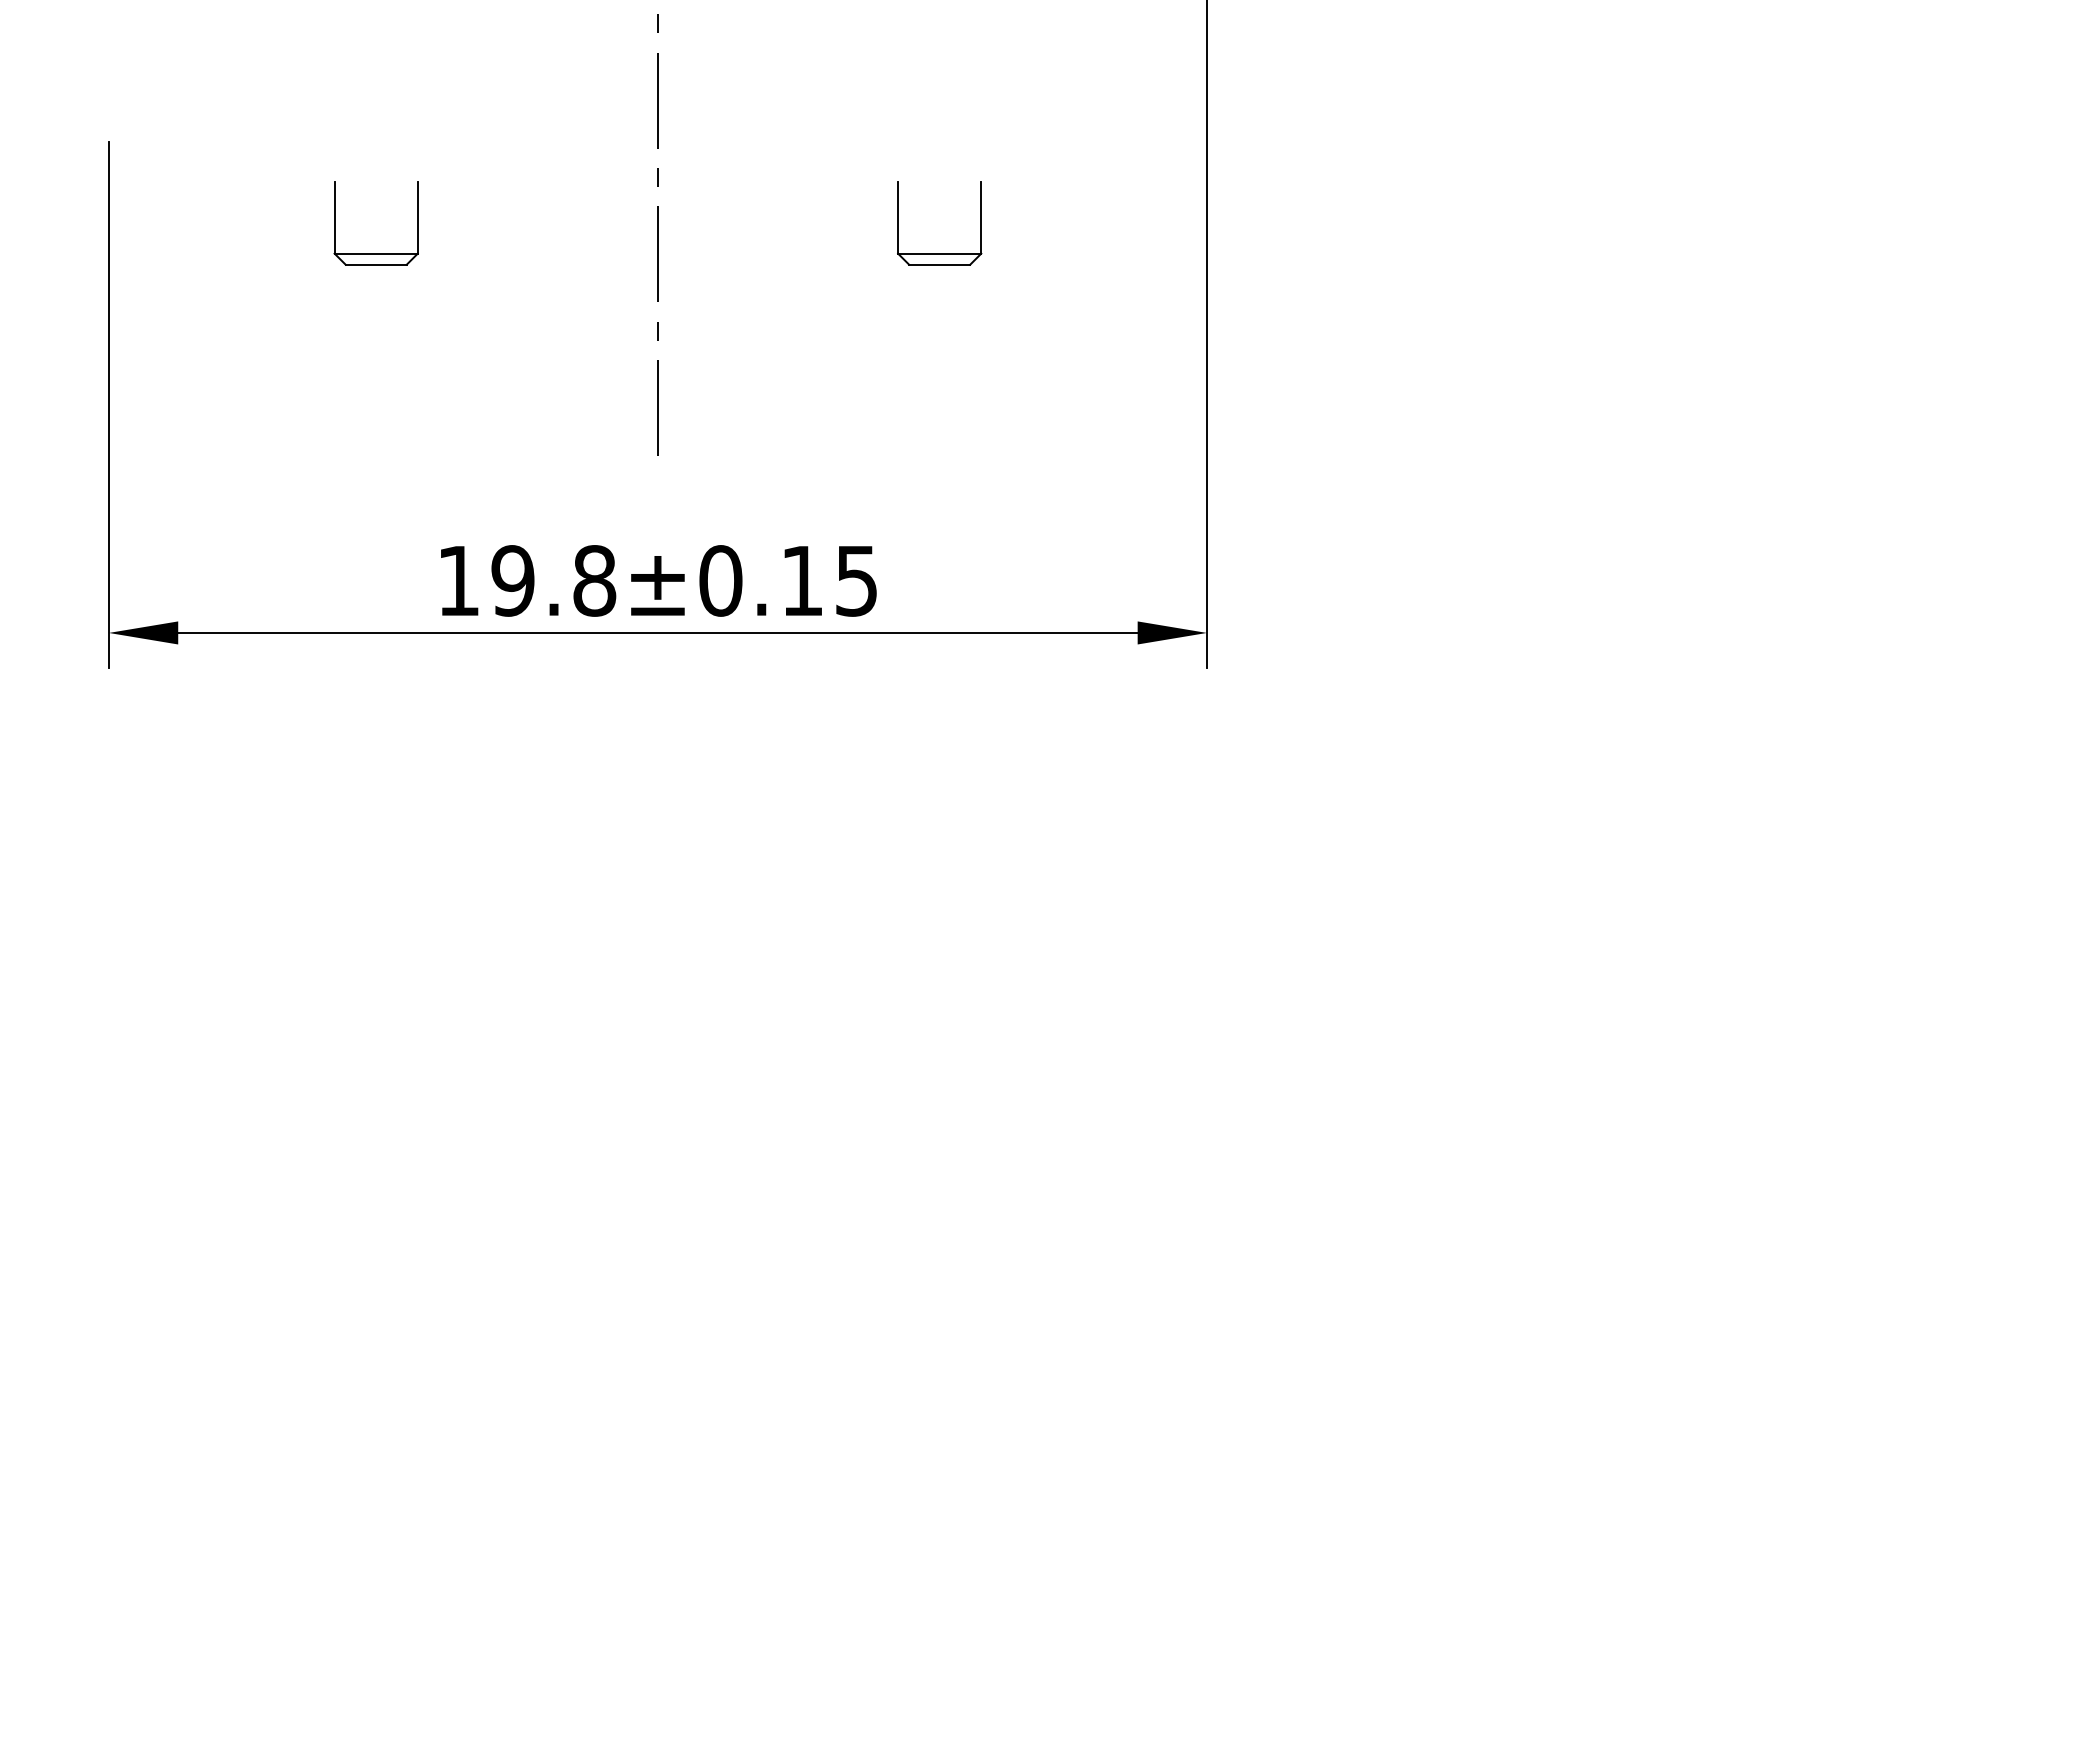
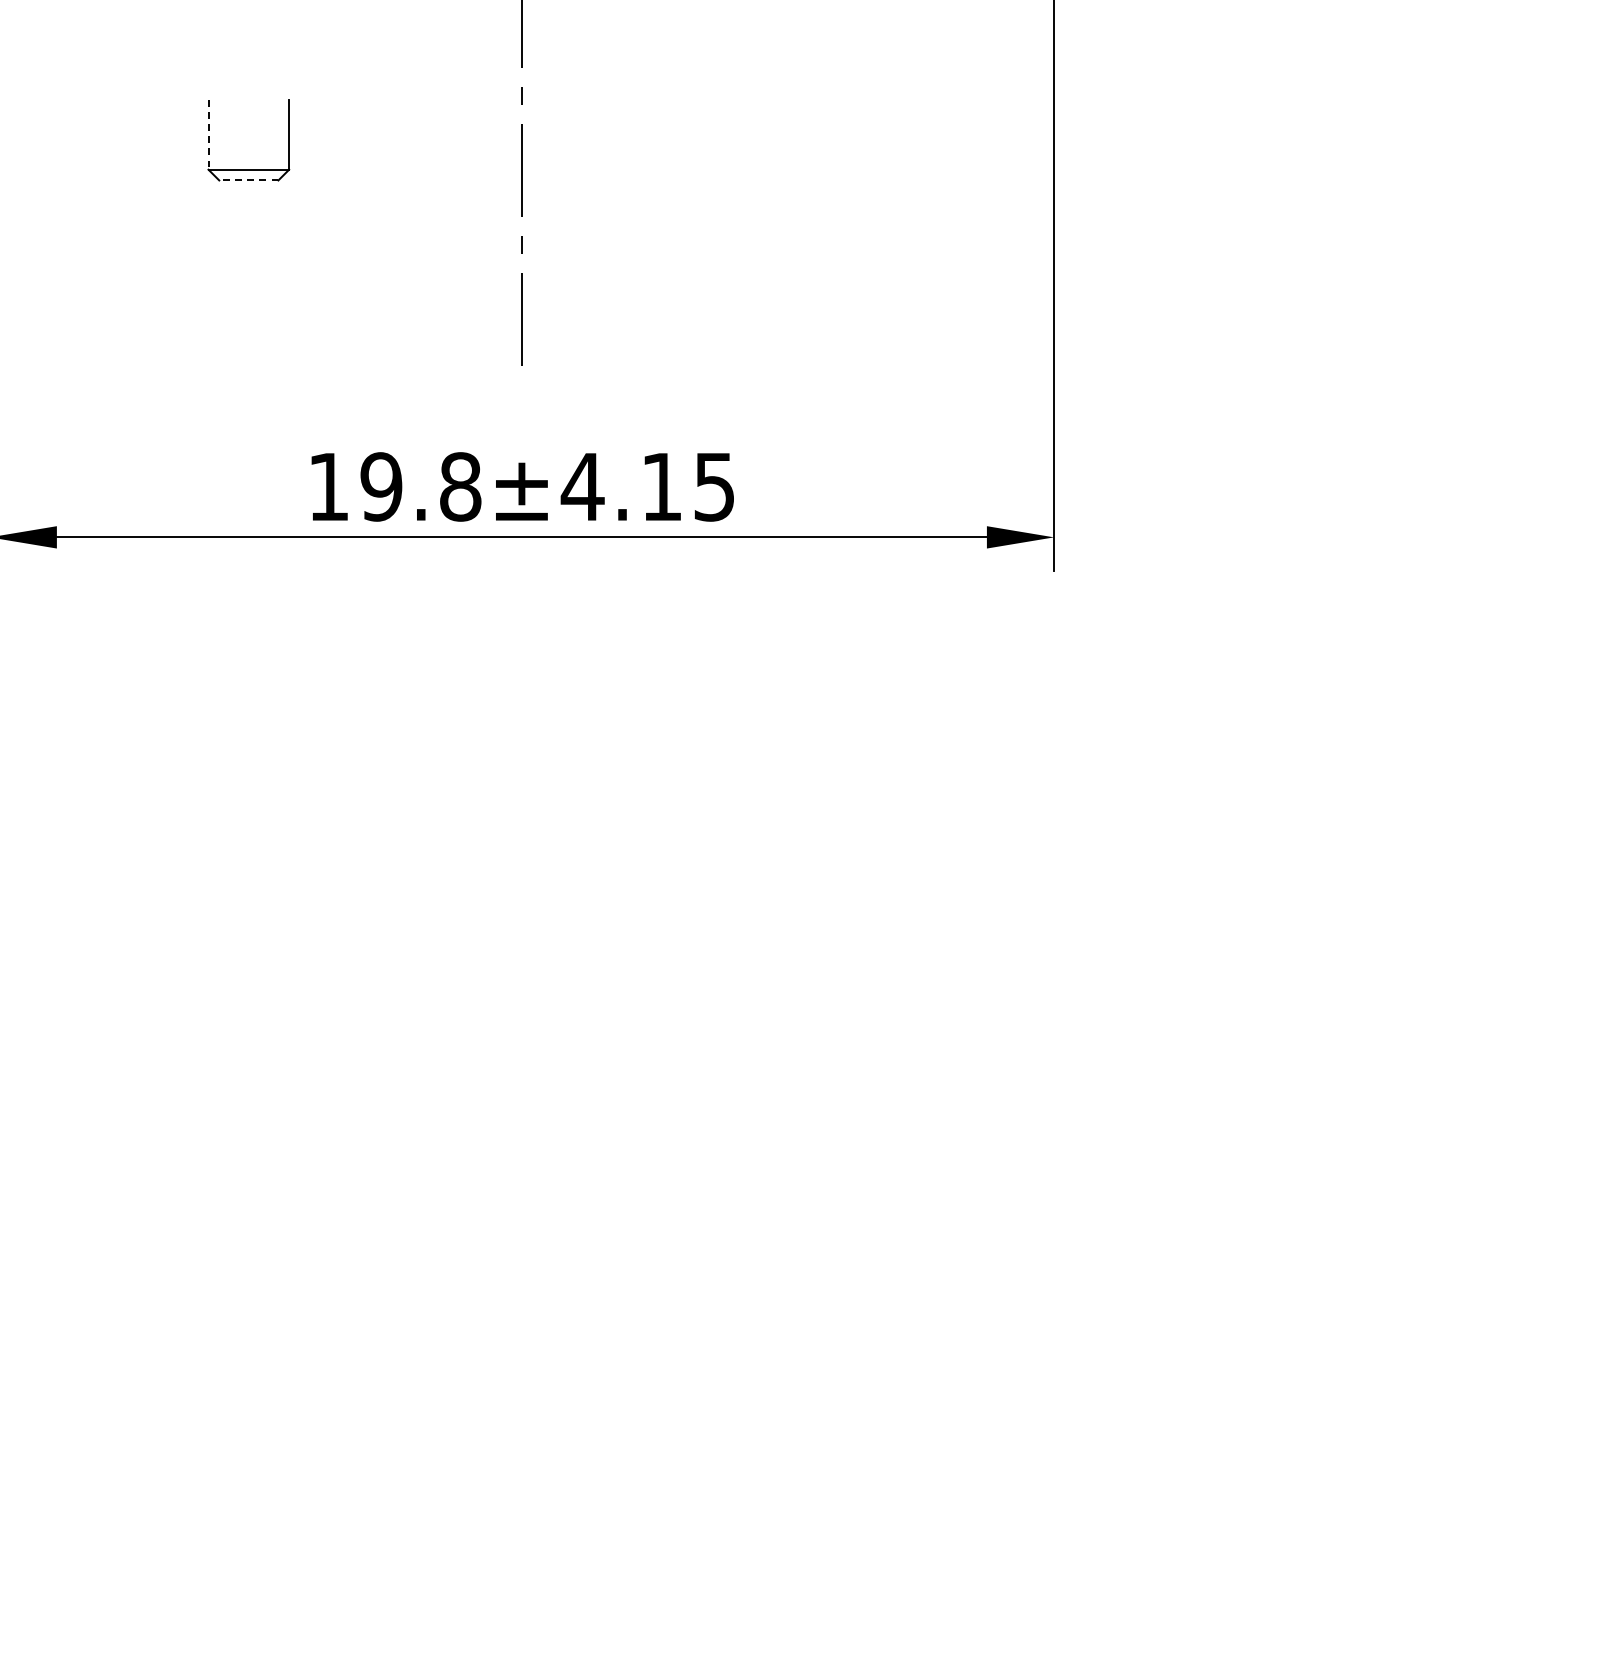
line: (334, 218) -> (208, 135), solid -> dashed
part: (939, 253) -> (794, 169), removed
line: (376, 264) -> (249, 180), solid -> dashed
text: (720, 580) -> (582, 486), 19.8±0.15 -> 19.8±4.15

